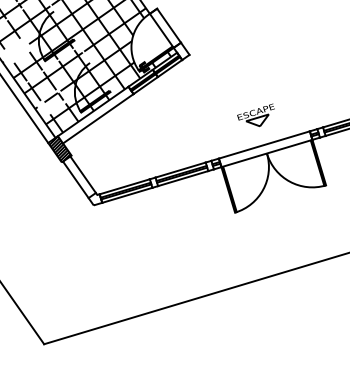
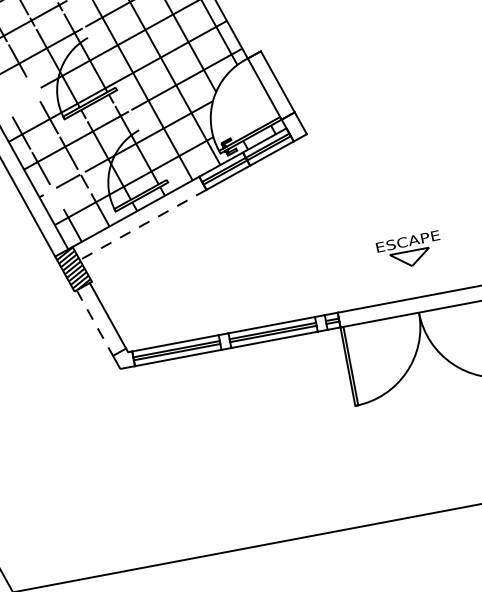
line: (97, 119) -> (141, 225), solid -> dashed
line: (76, 180) -> (95, 324), solid -> dashed

